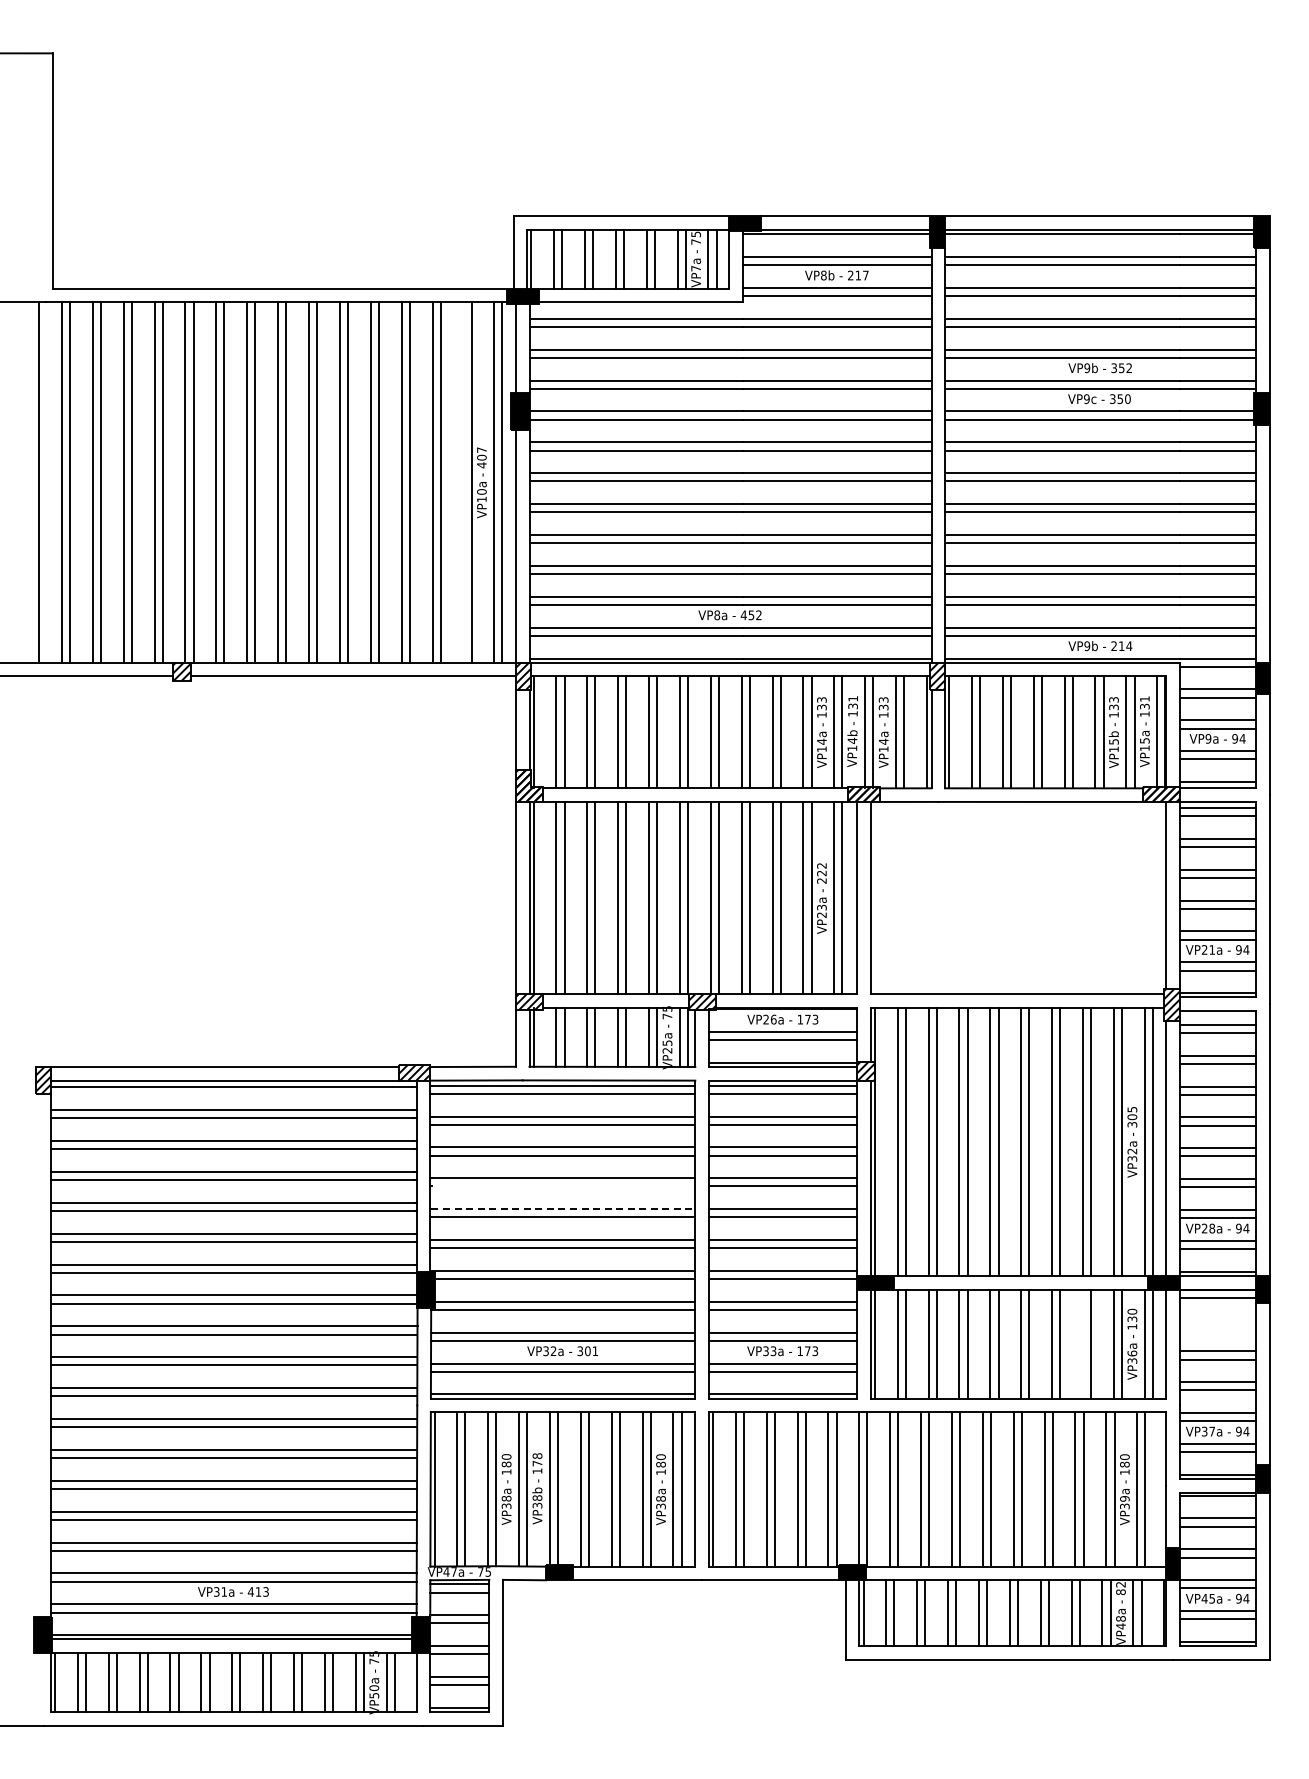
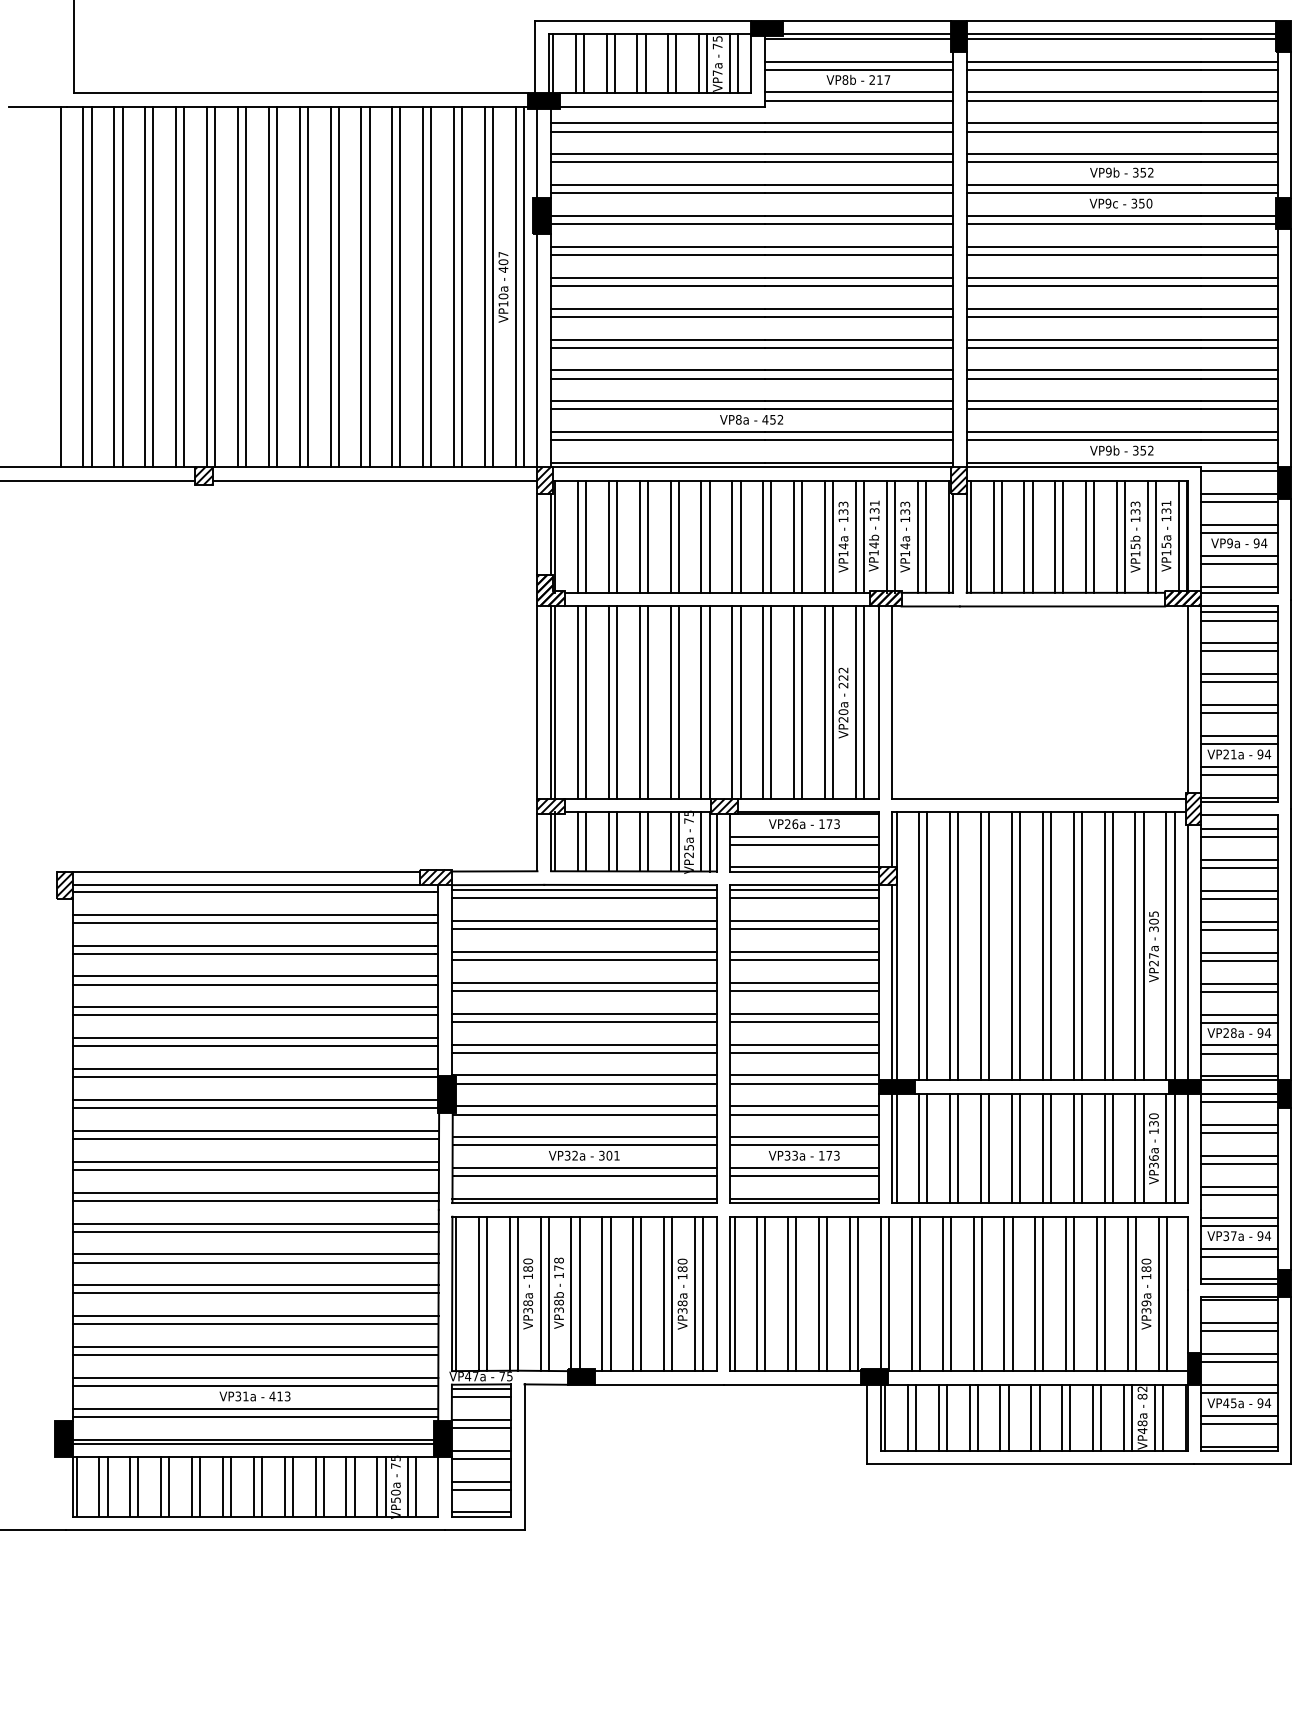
line: (463, 482) -> (485, 287), added
text: (1121, 646) -> (1143, 451), 214 -> 352
text: (821, 907) -> (843, 712), VP23a -> VP20a
text: (1132, 1154) -> (1154, 959), VP32a -> VP27a
line: (563, 1186) -> (585, 991), added
line: (563, 1209) -> (585, 1014), dashed -> solid
line: (1217, 1320) -> (1239, 1125), added
line: (1217, 1328) -> (1239, 1133), added
line: (1082, 1343) -> (1104, 1148), added

